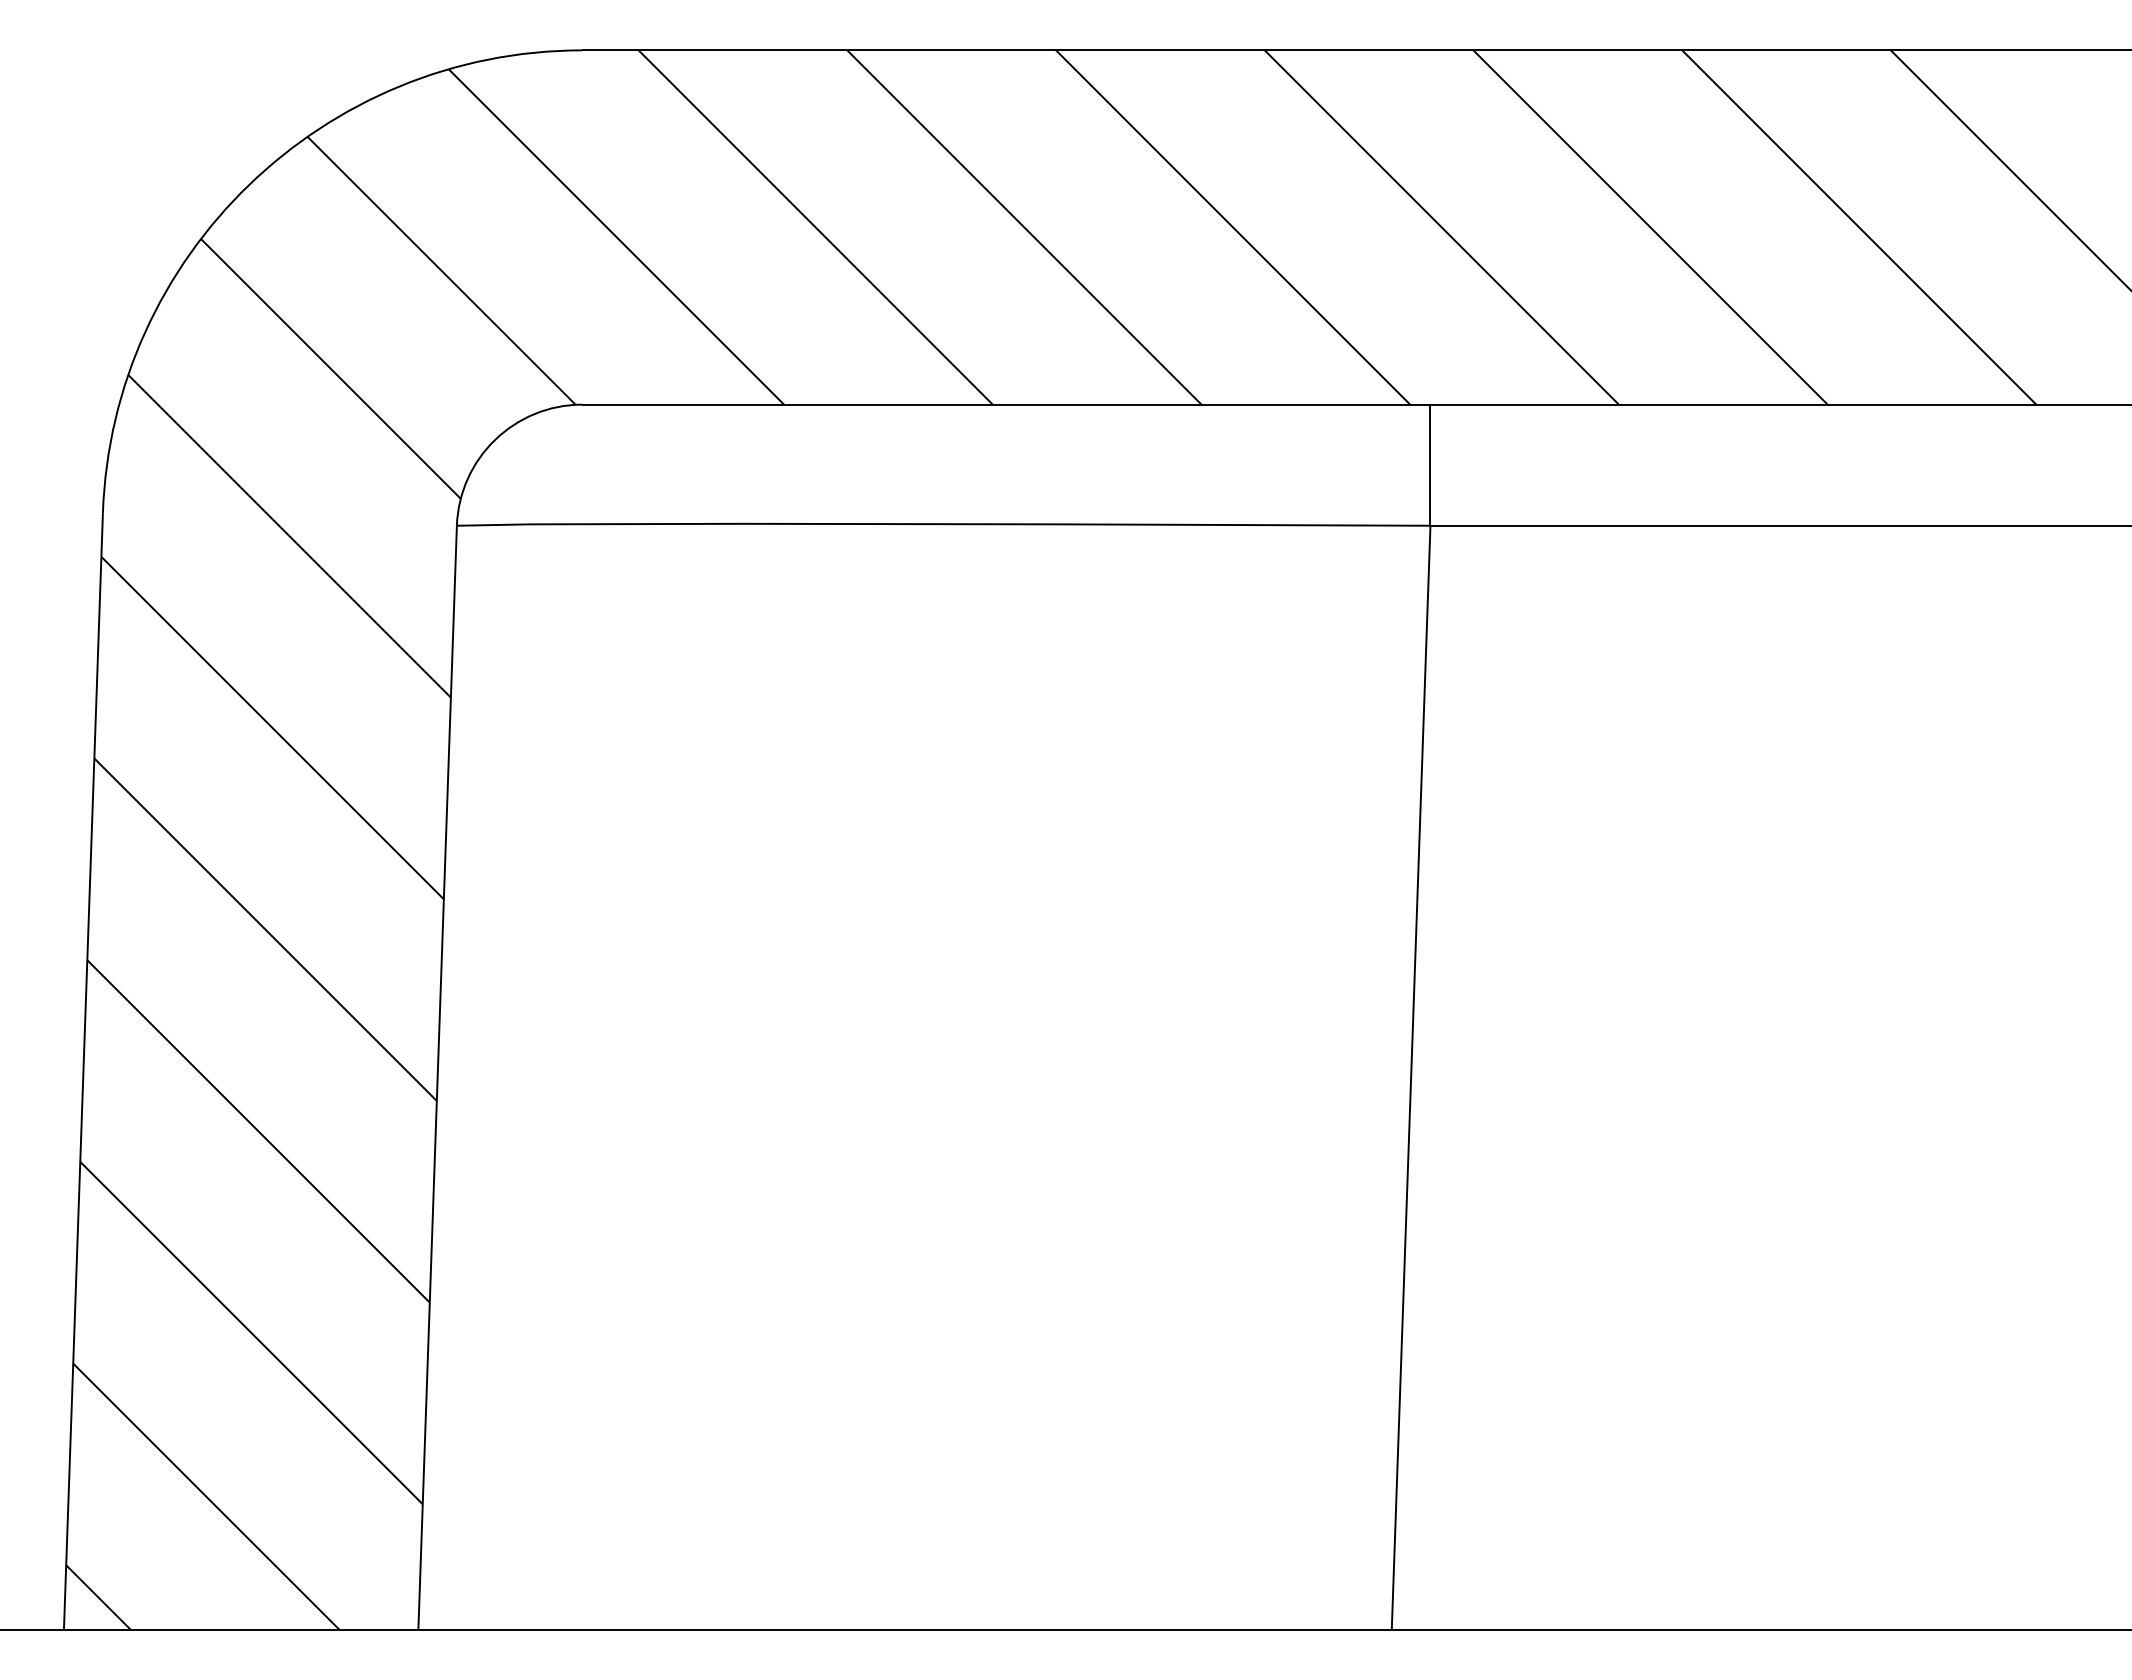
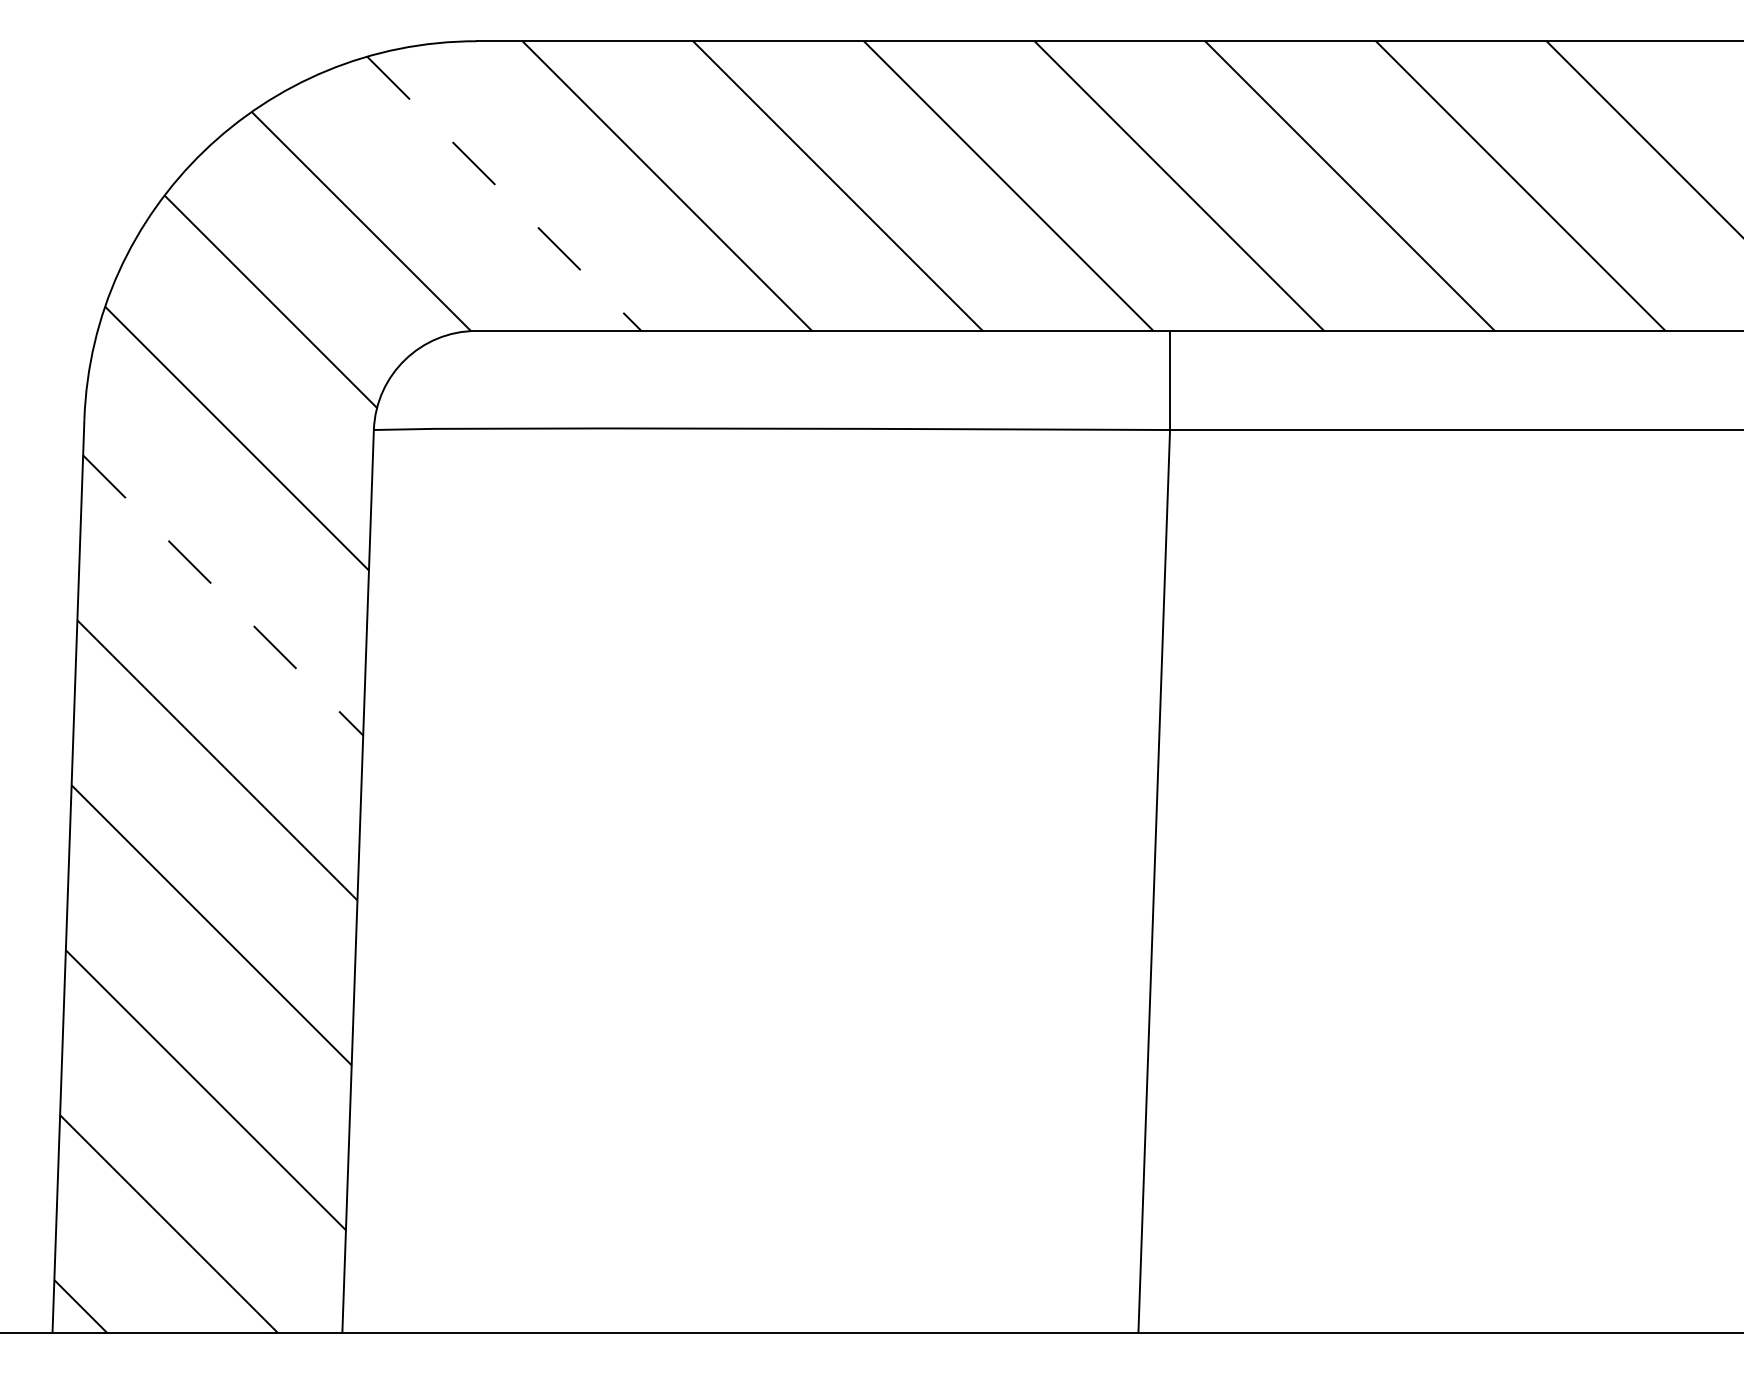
line: (616, 237) -> (504, 194), solid -> dashed
line: (272, 728) -> (223, 595), solid -> dashed

